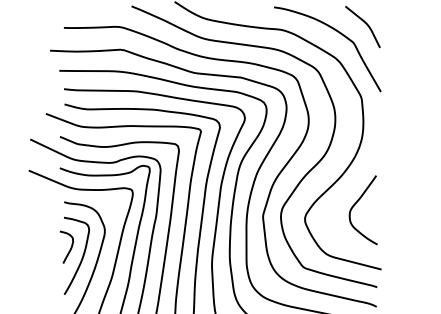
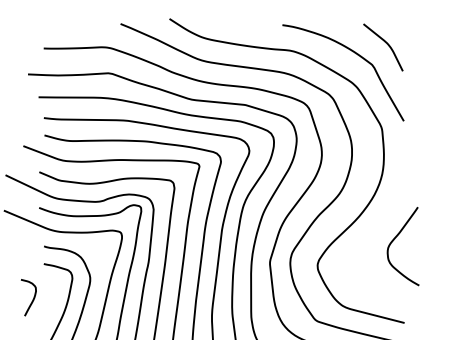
curve: (355, 205) -> (394, 241), moved
curve: (70, 247) -> (33, 297), moved

